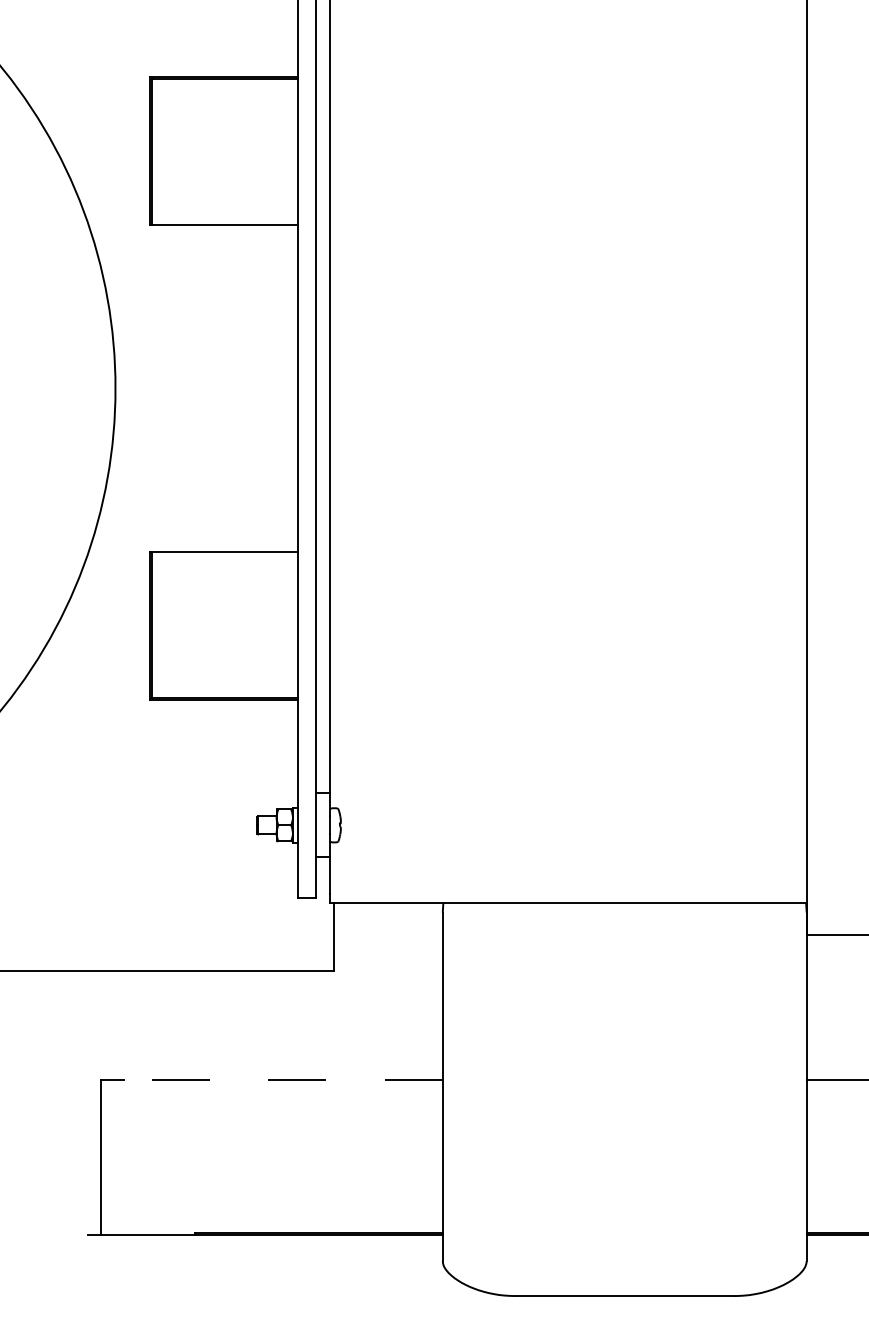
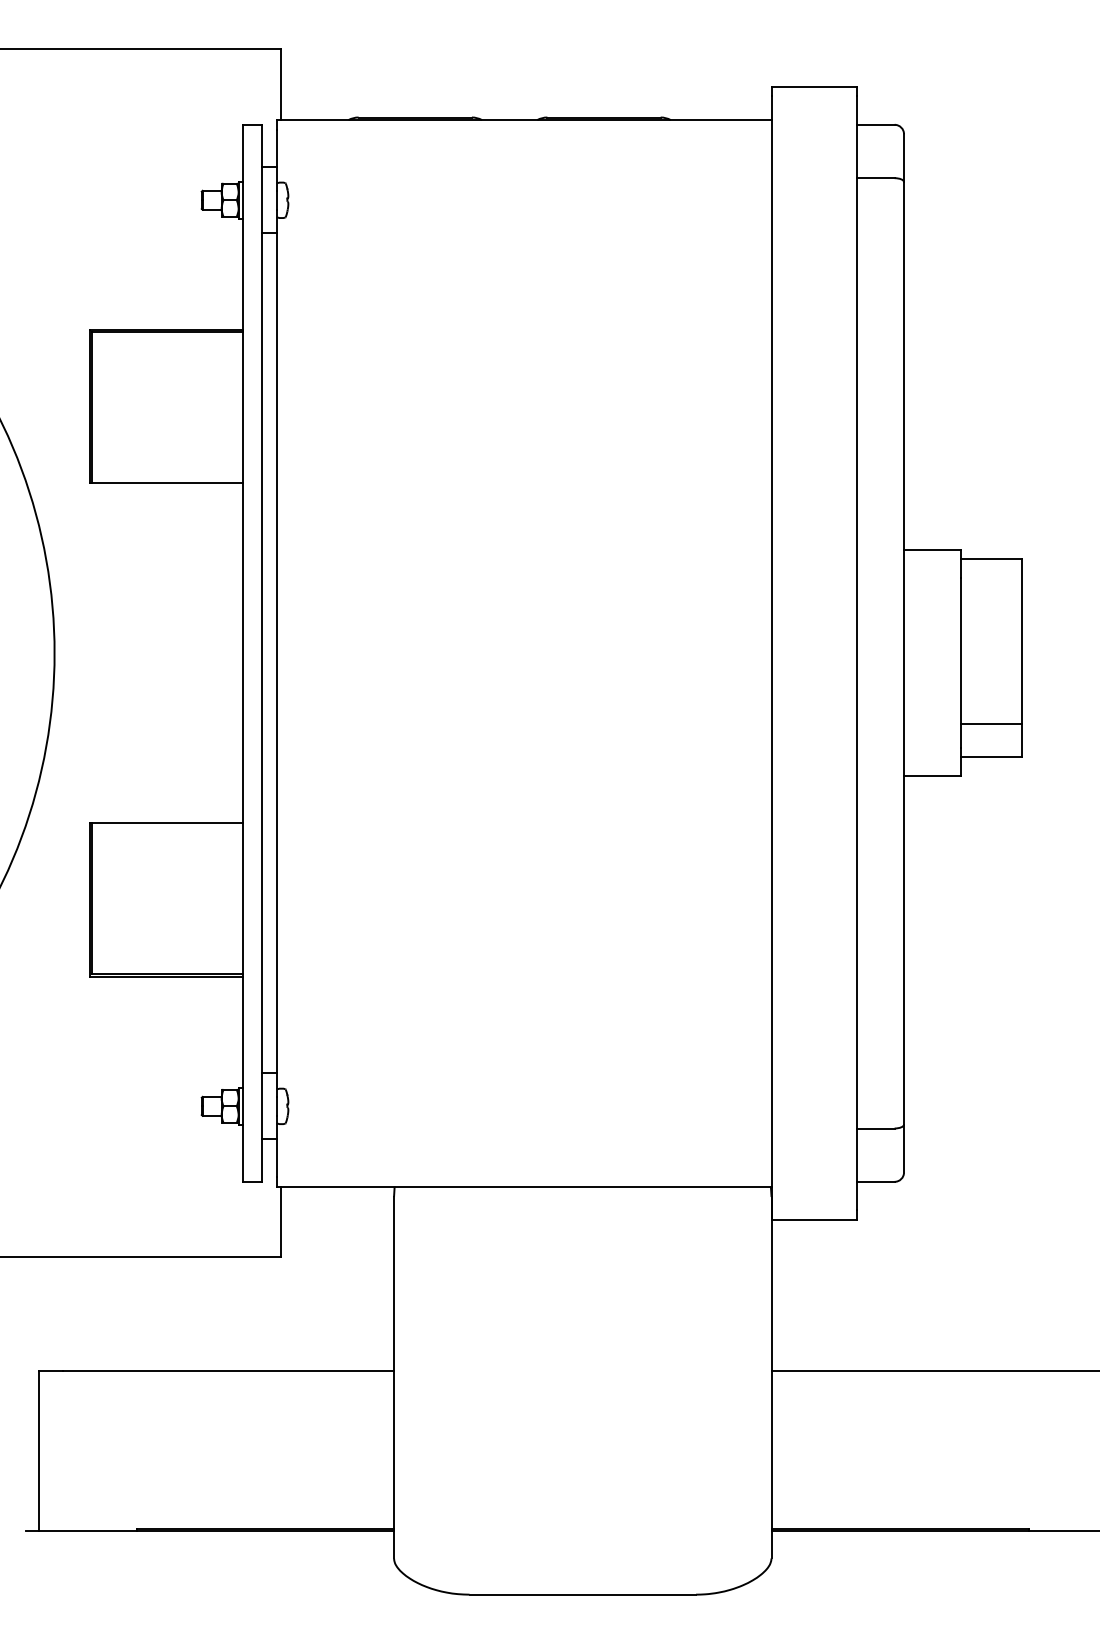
line: (283, 1079) -> (228, 1370), dashed -> solid

